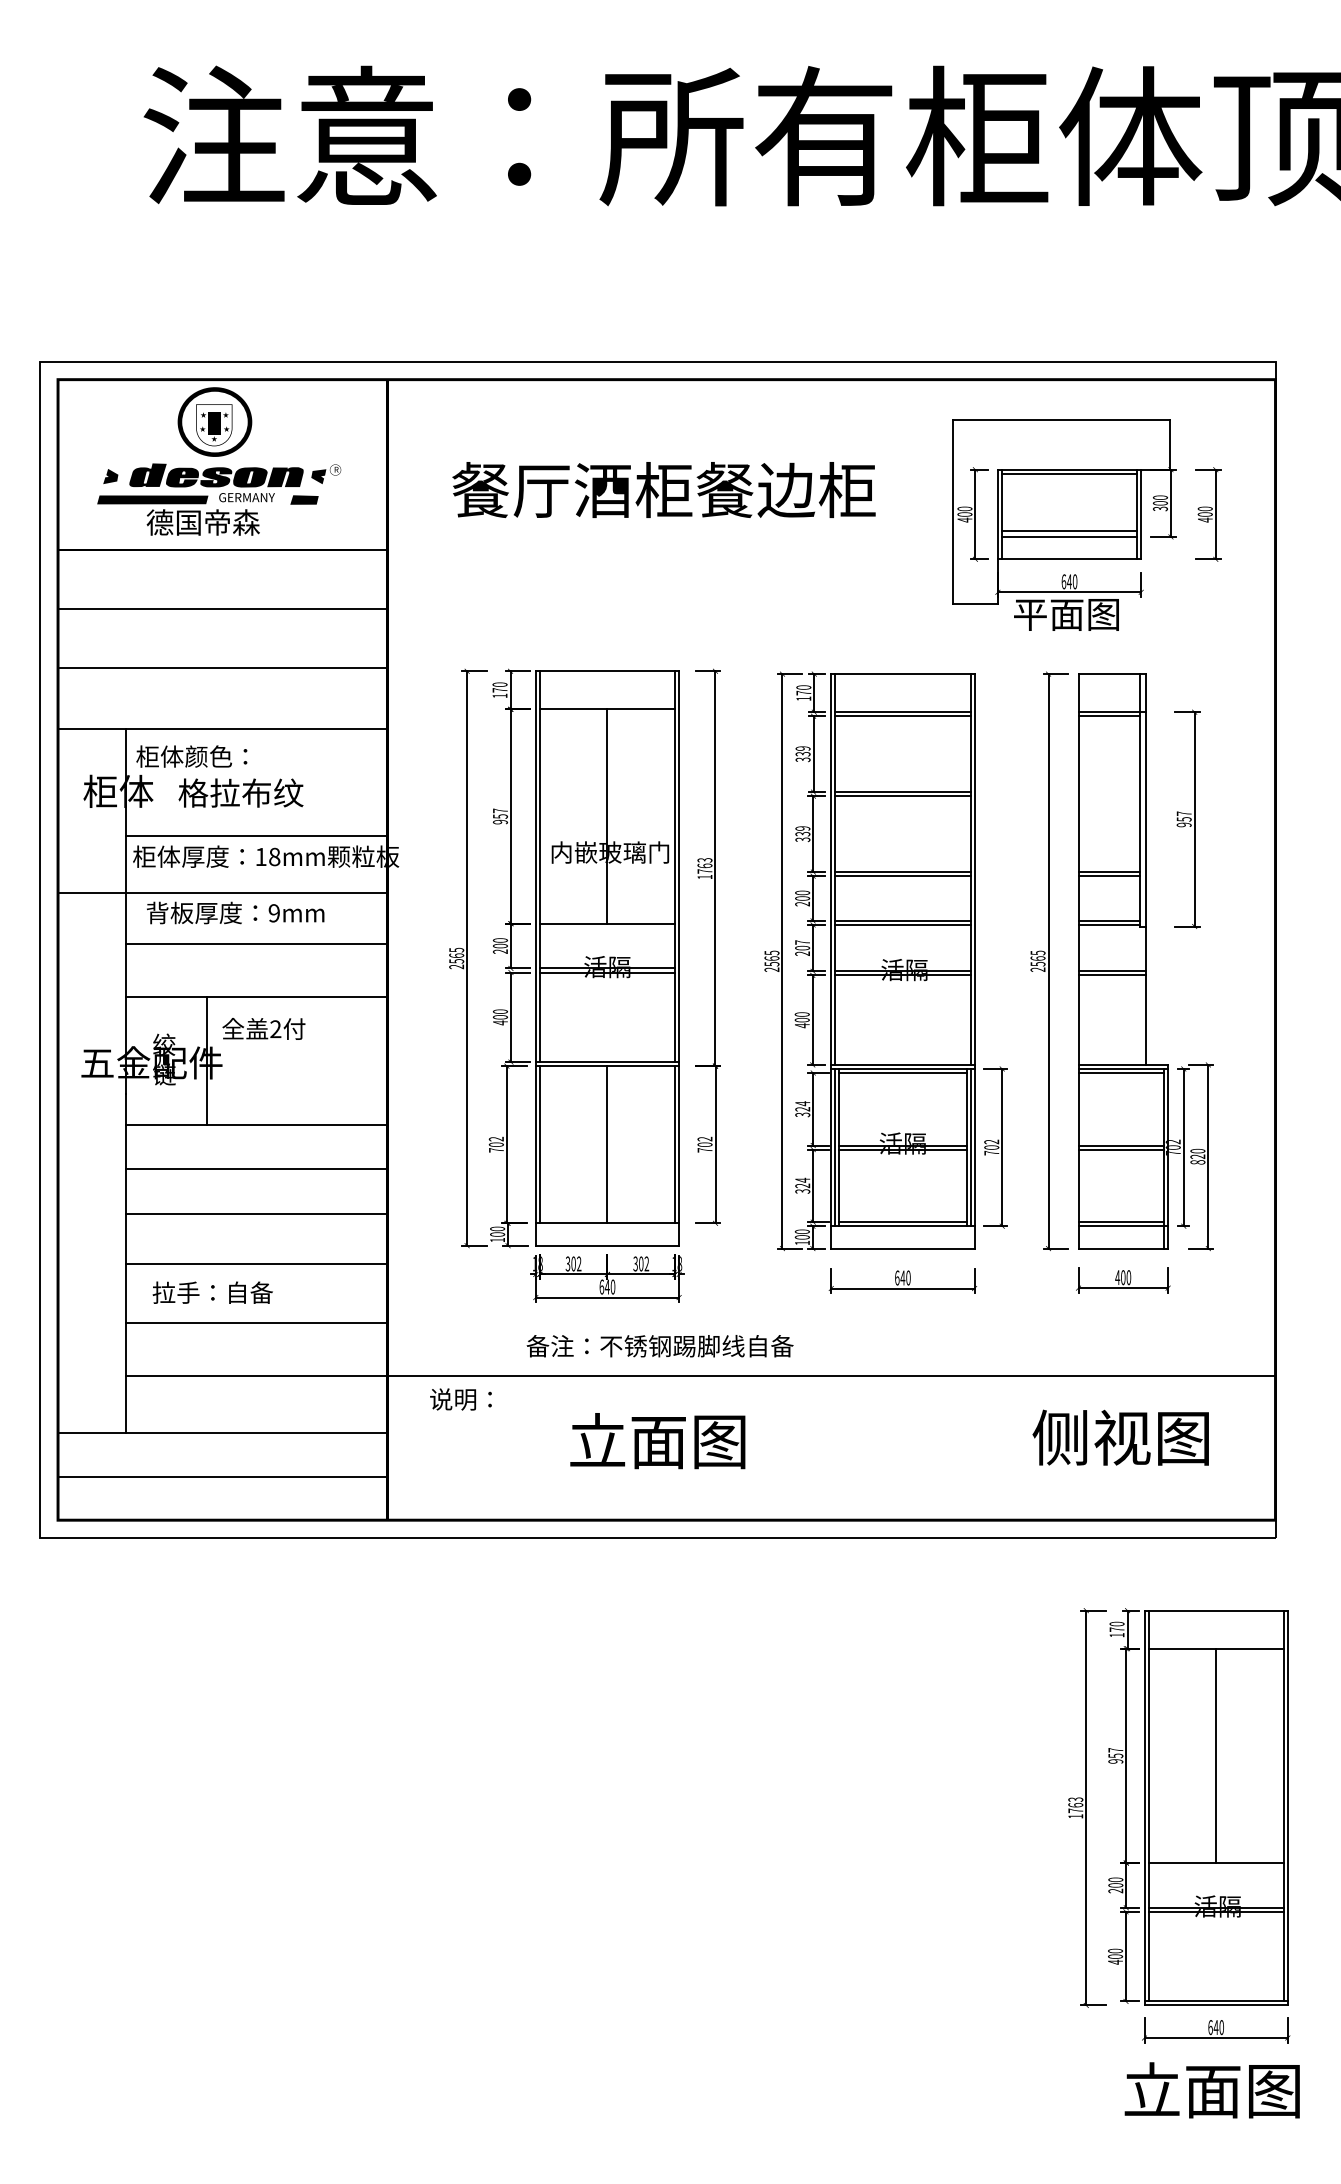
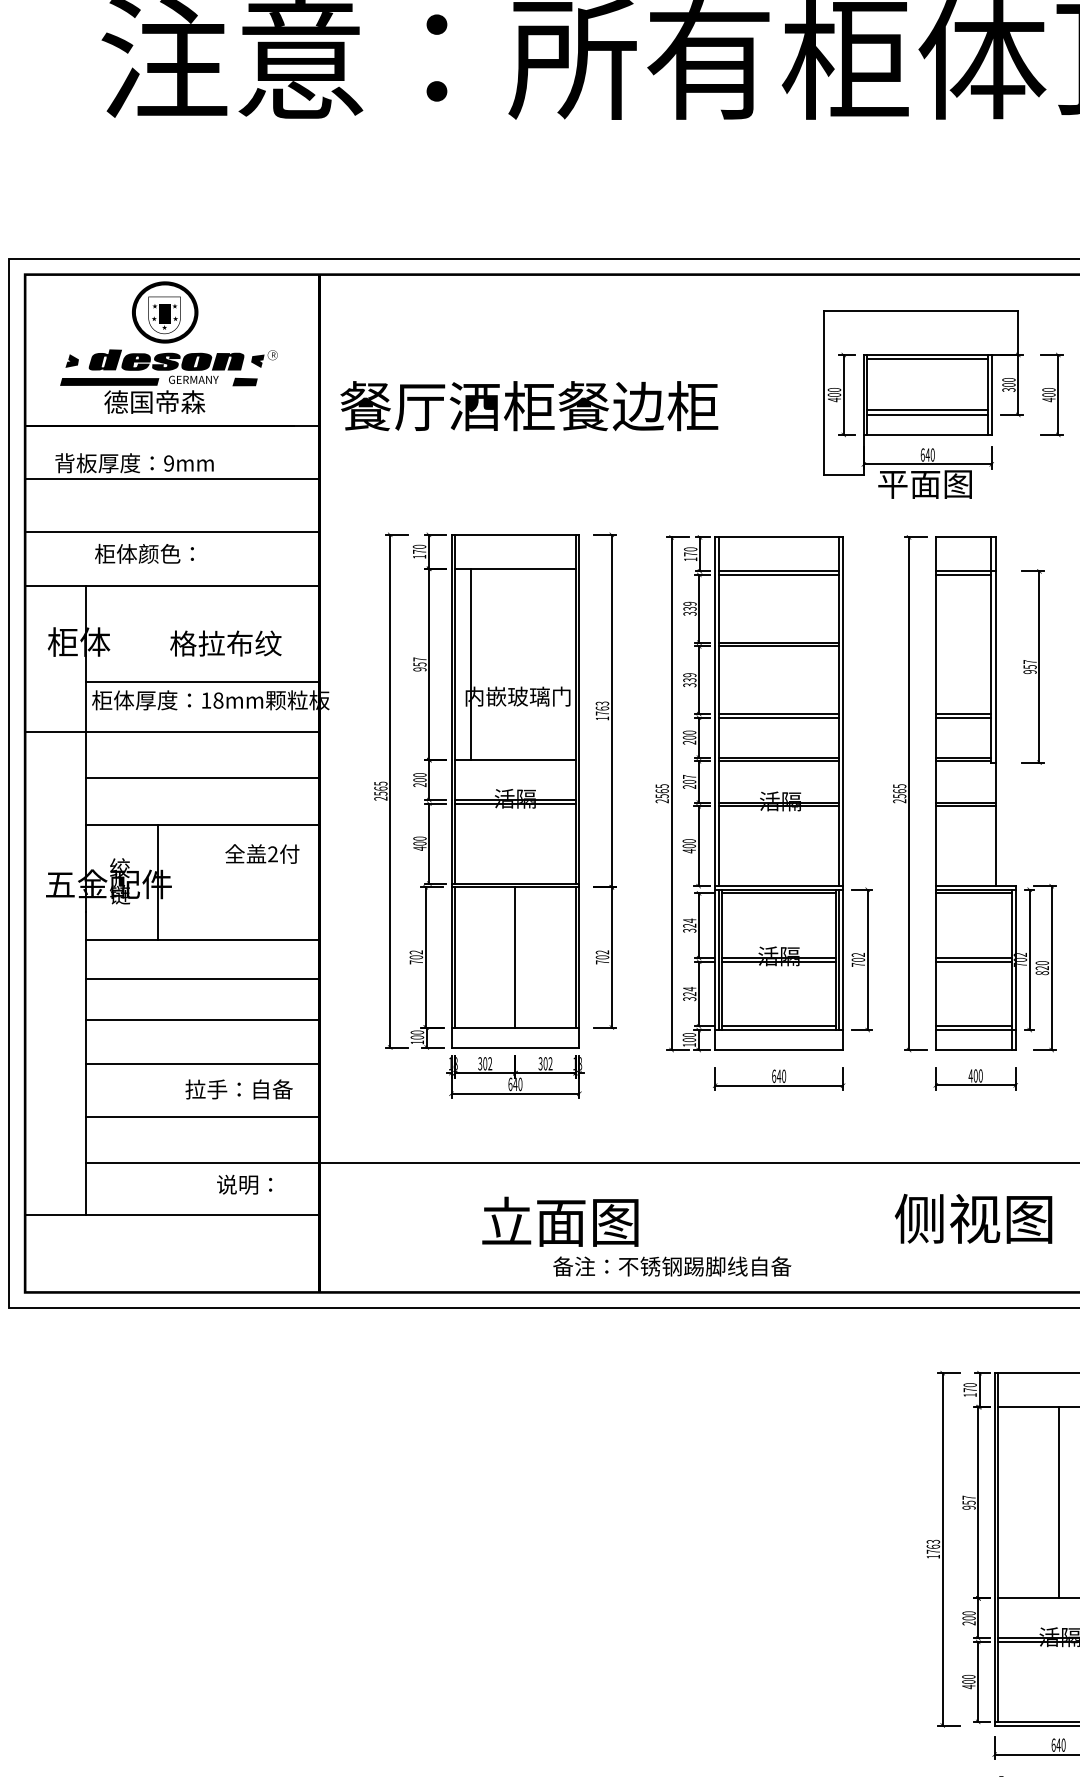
text: (663, 489) -> (528, 405), moved
text: (191, 756) -> (144, 553), moved
text: (240, 792) -> (225, 643), moved
line: (607, 816) -> (470, 664), moved
text: (235, 912) -> (134, 462), moved
text: (263, 1028) -> (262, 853), moved
text: (212, 1292) -> (238, 1089), moved
text: (659, 1346) -> (671, 1266), moved
text: (460, 1399) -> (244, 1184), moved
line: (222, 1477) -> (171, 1254), removed

